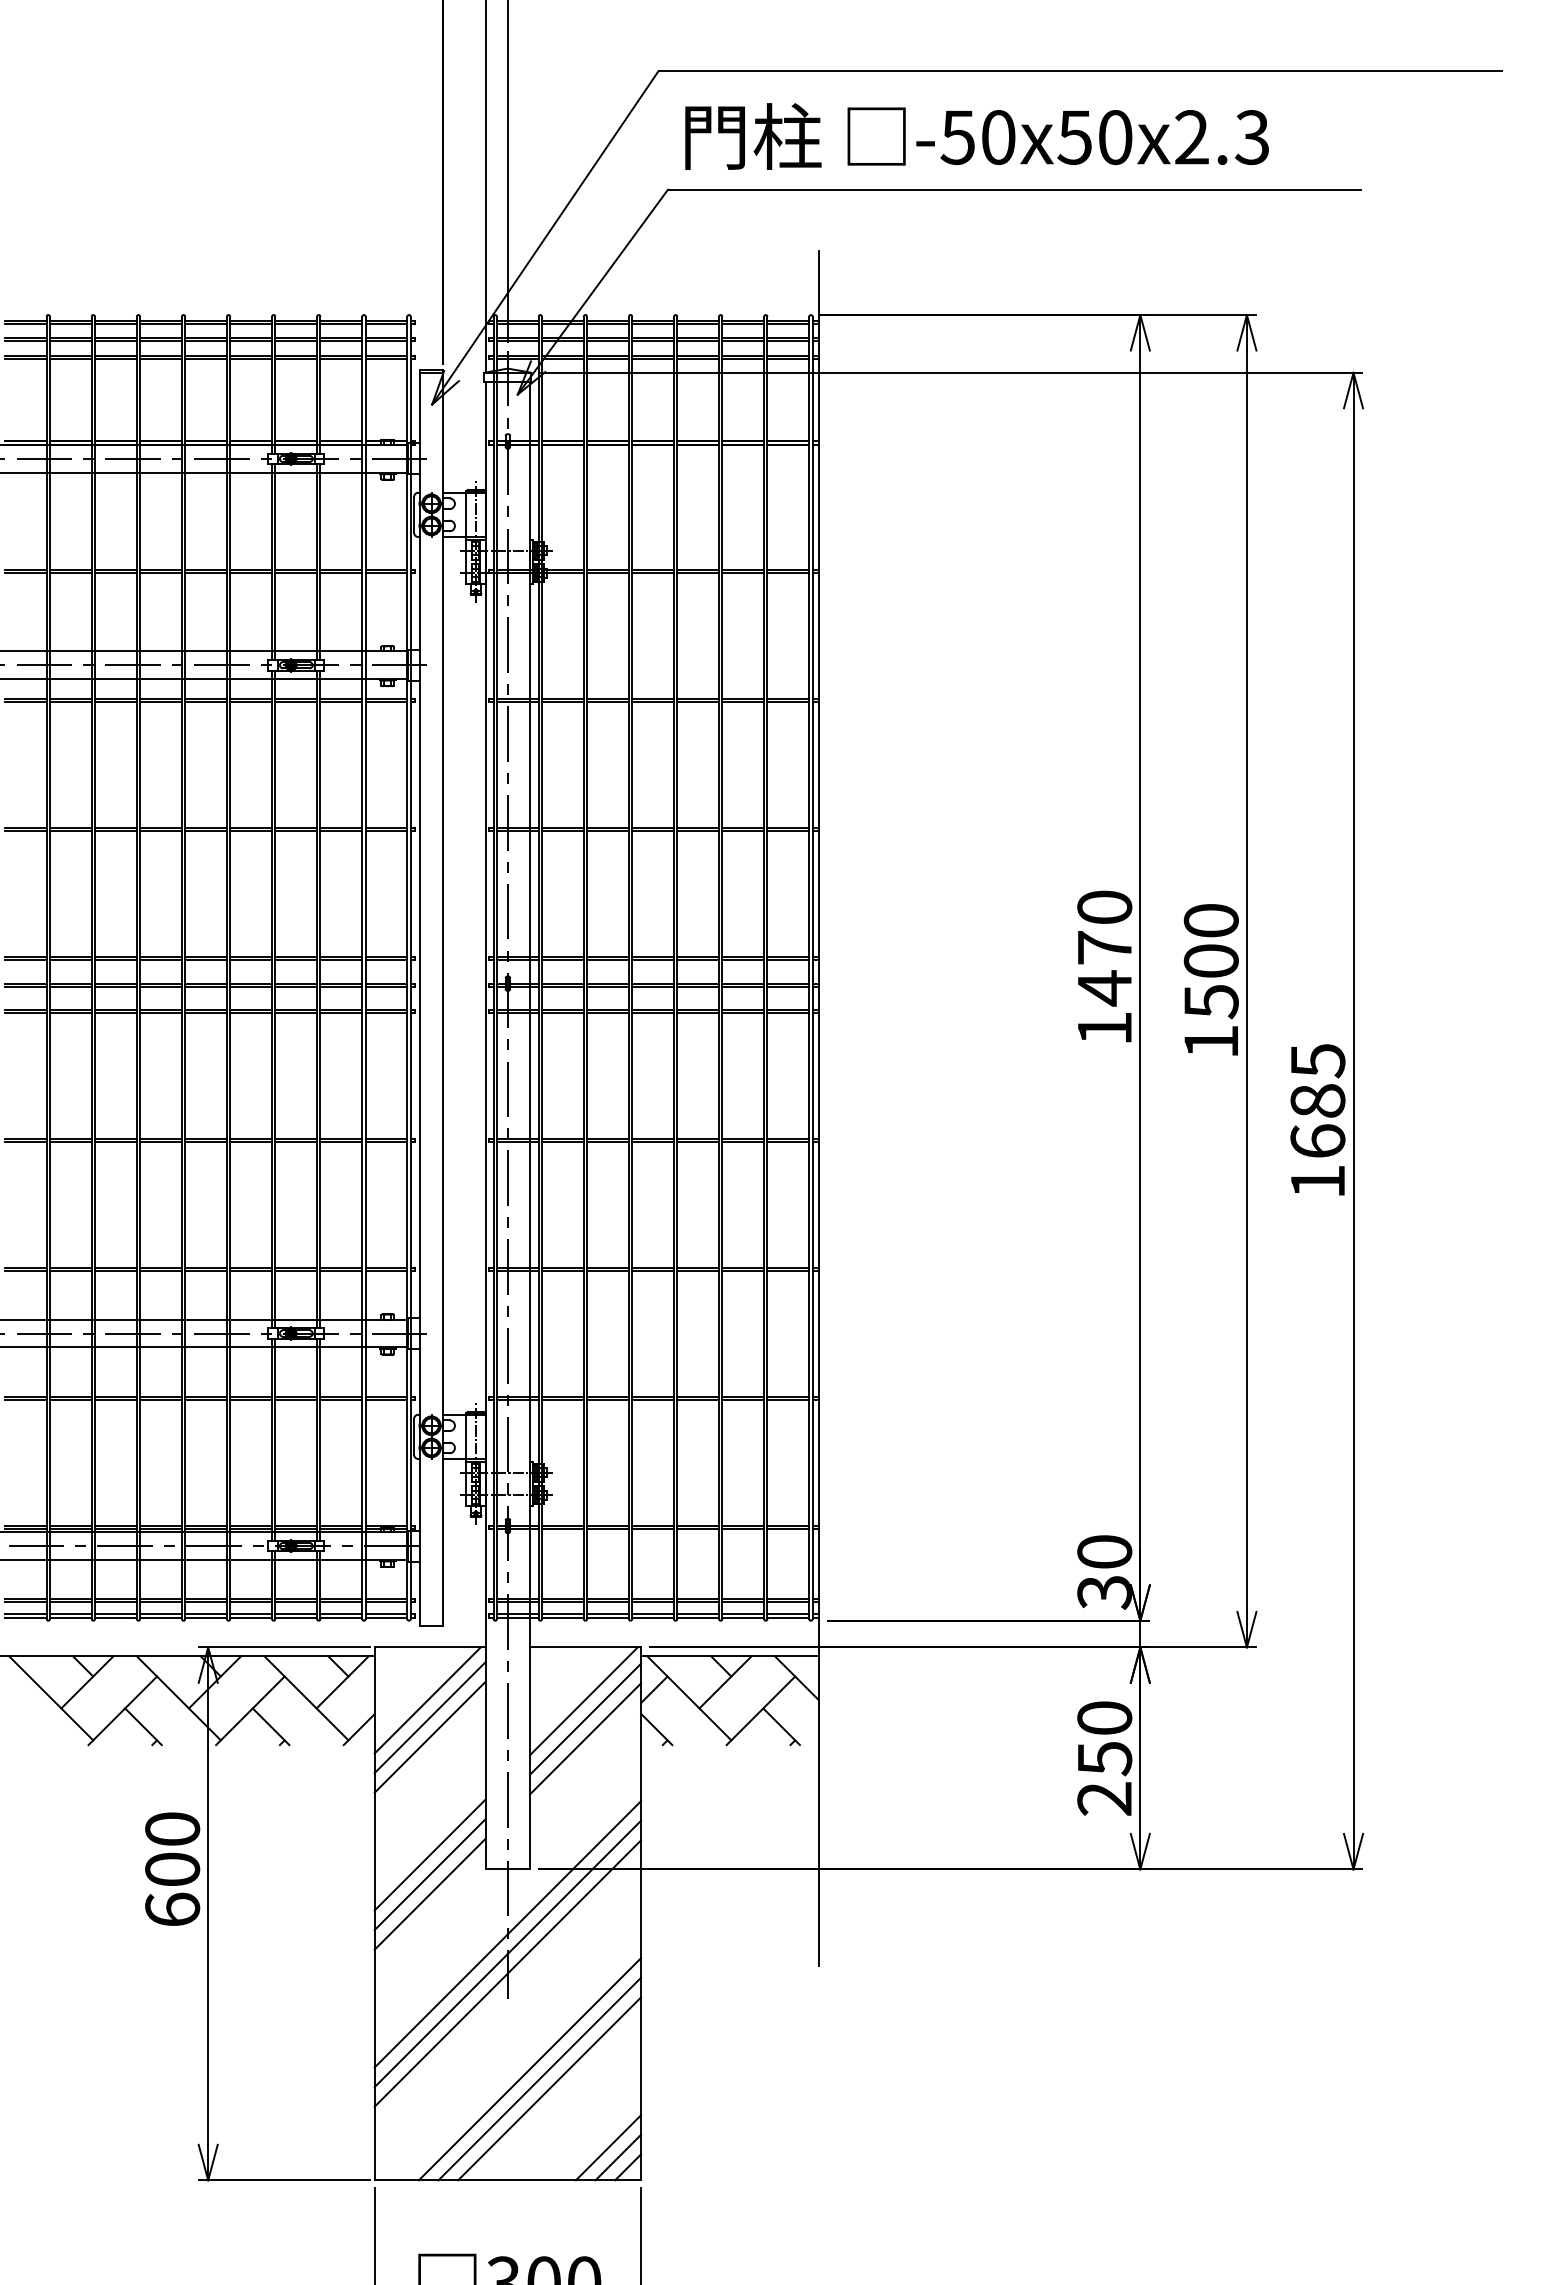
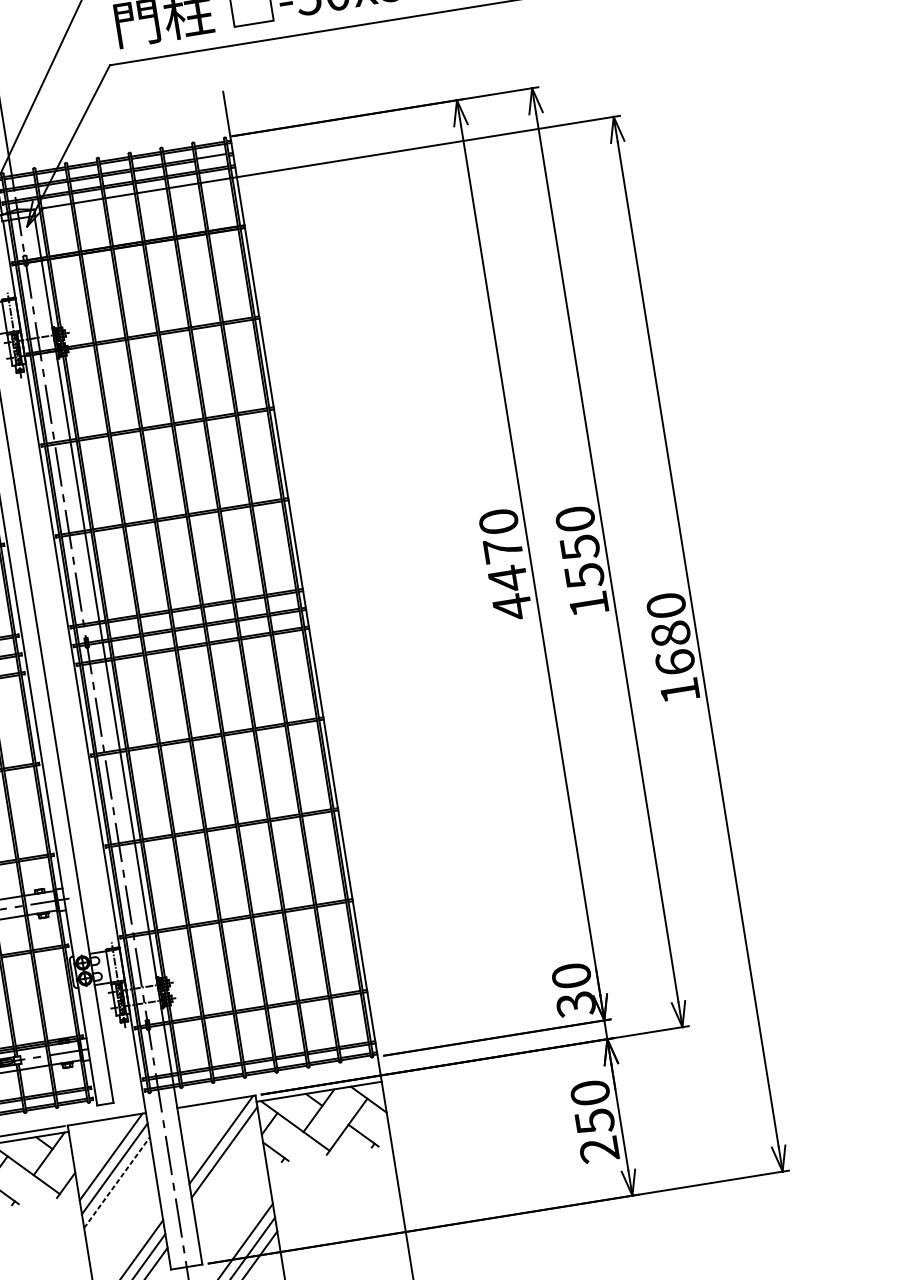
line: (788, 341) -> (212, 158), removed
text: (1210, 961) -> (579, 547), 1500 -> 1550
text: (1104, 1028) -> (512, 607), 1470 -> 4470
text: (1317, 1061) -> (666, 606), 1685 -> 1680
line: (430, 1737) -> (117, 1182), solid -> dashed
line: (585, 1738) -> (226, 1166), removed

